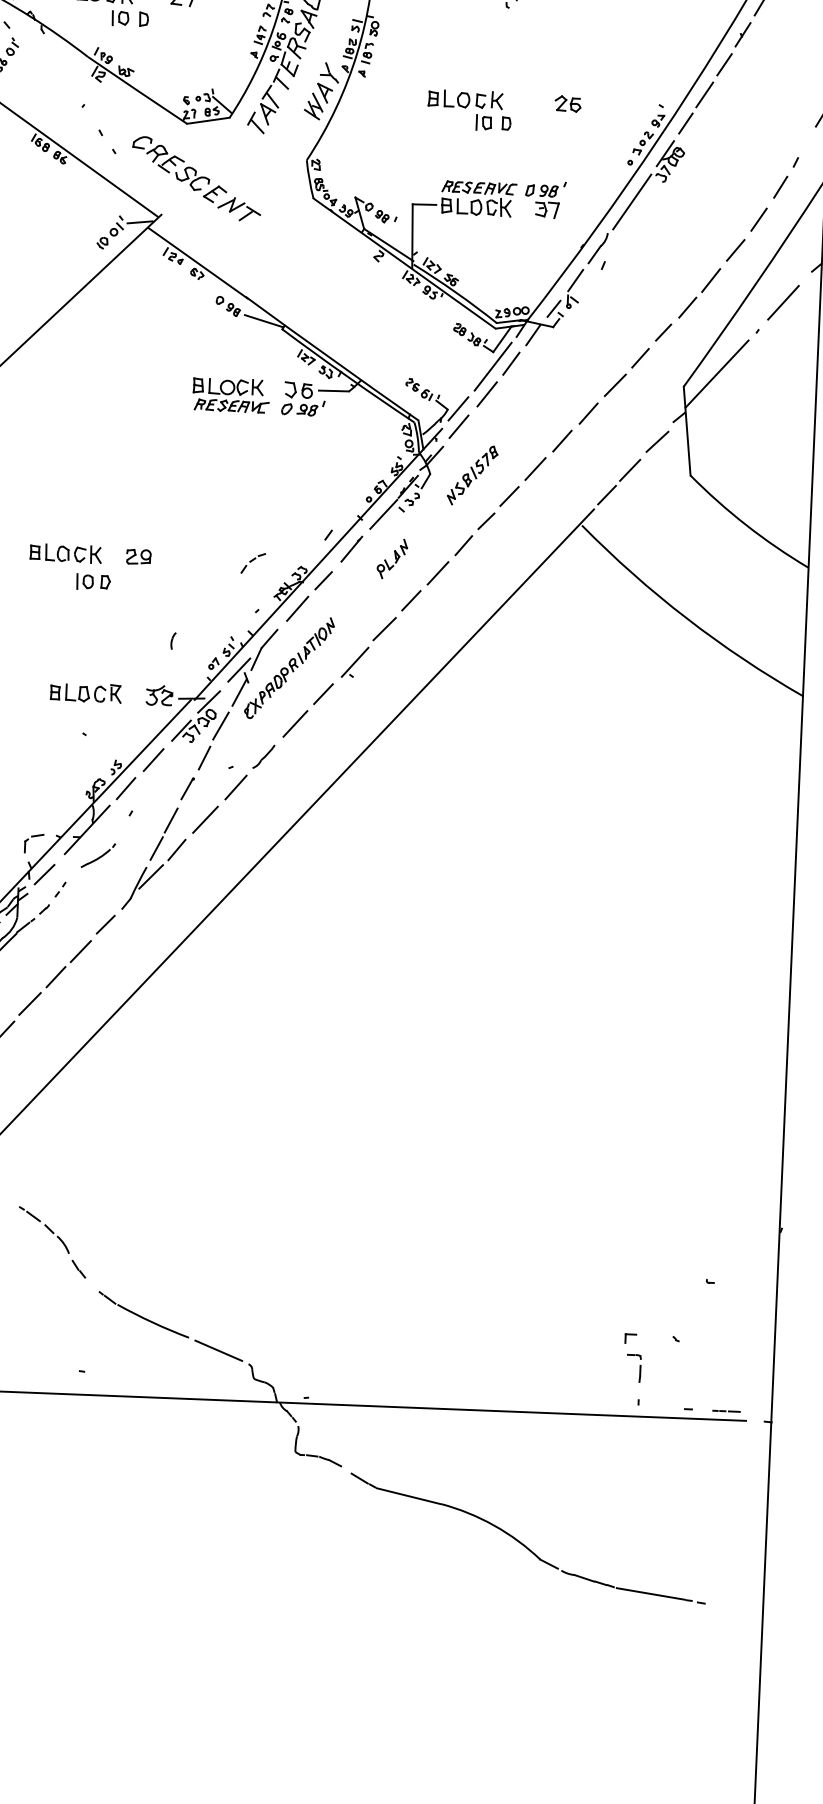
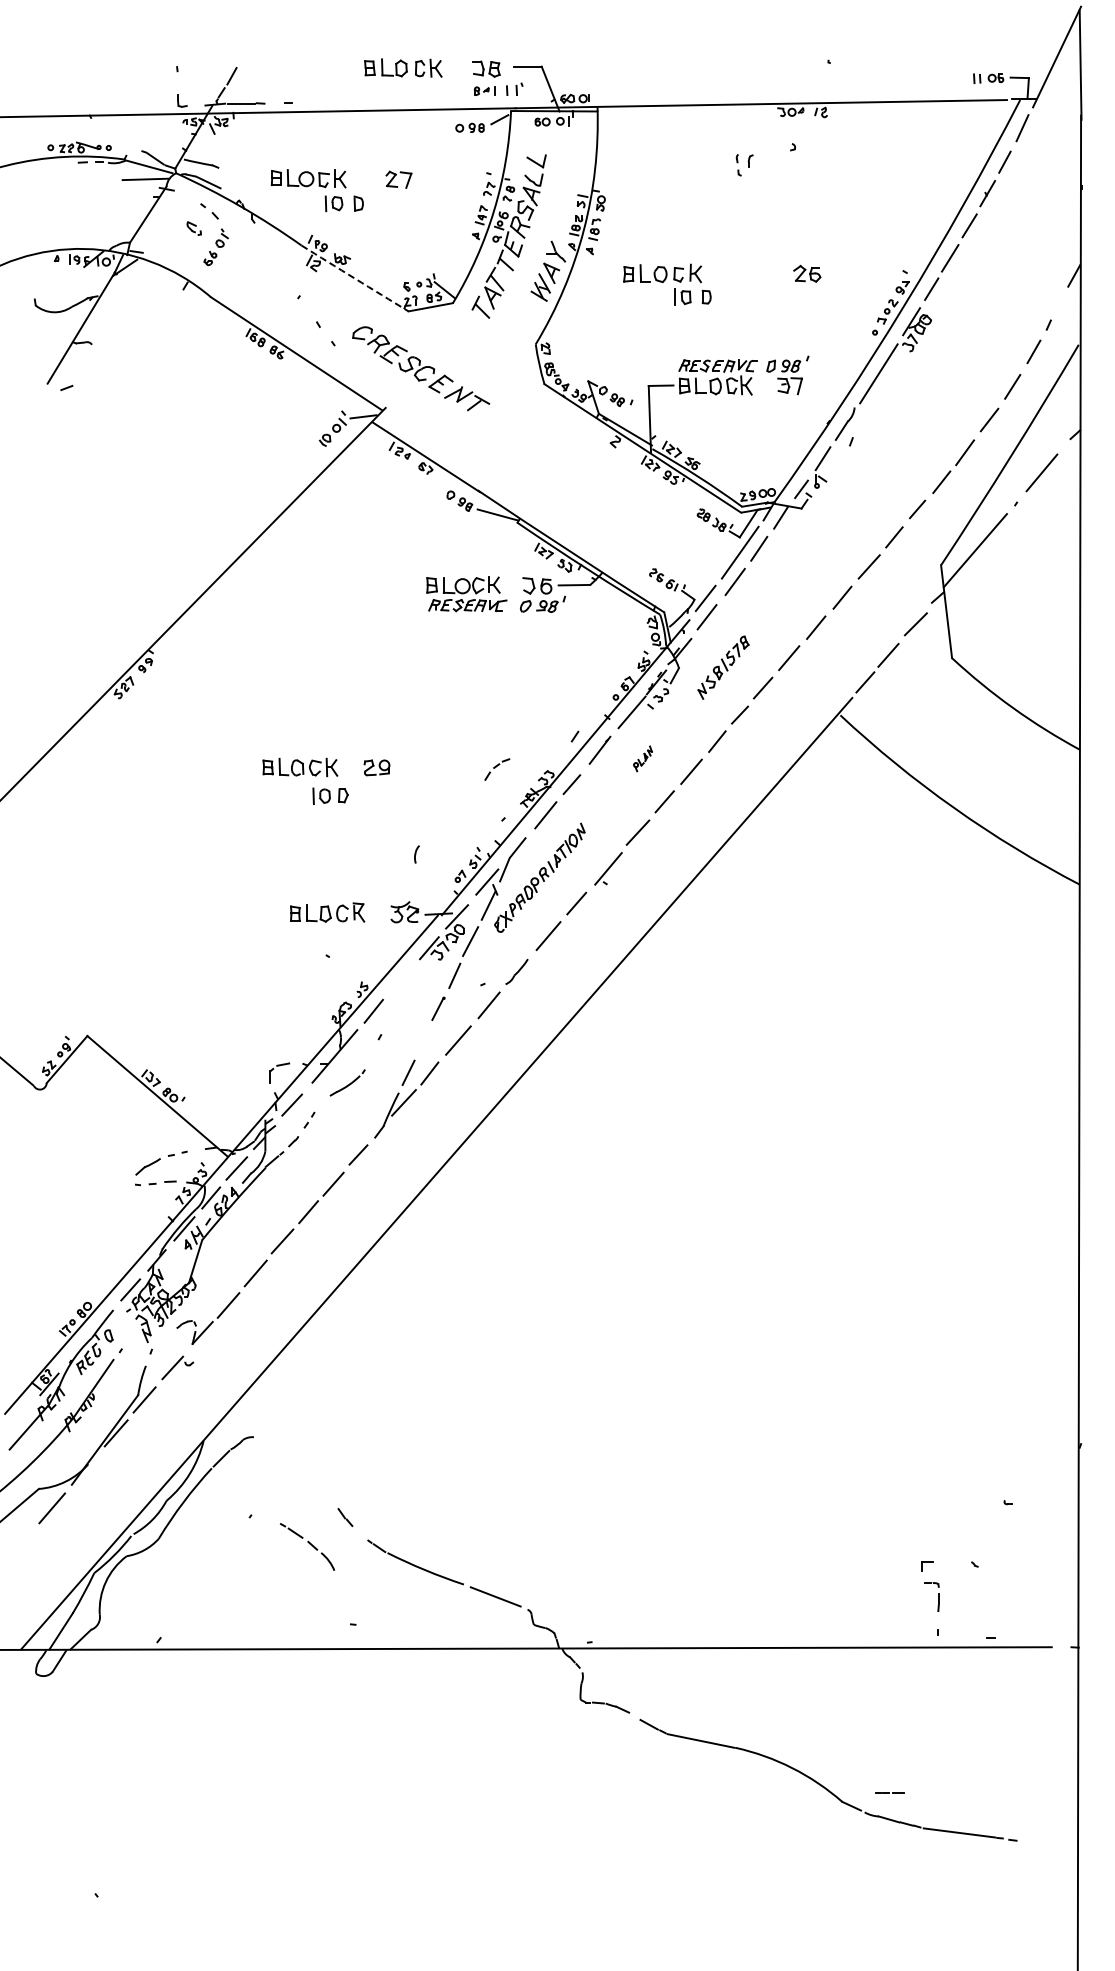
arc: (136, 90) -> (354, 278), solid -> dashed
part: (469, 110) -> (667, 284), moved
part: (391, 558) -> (642, 758), size x0.6
line: (153, 760) -> (401, 980), removed
line: (171, 820) -> (422, 1042), removed
part: (44, 1229) -> (307, 1546), moved
line: (726, 1410) -> (889, 1792), moved

